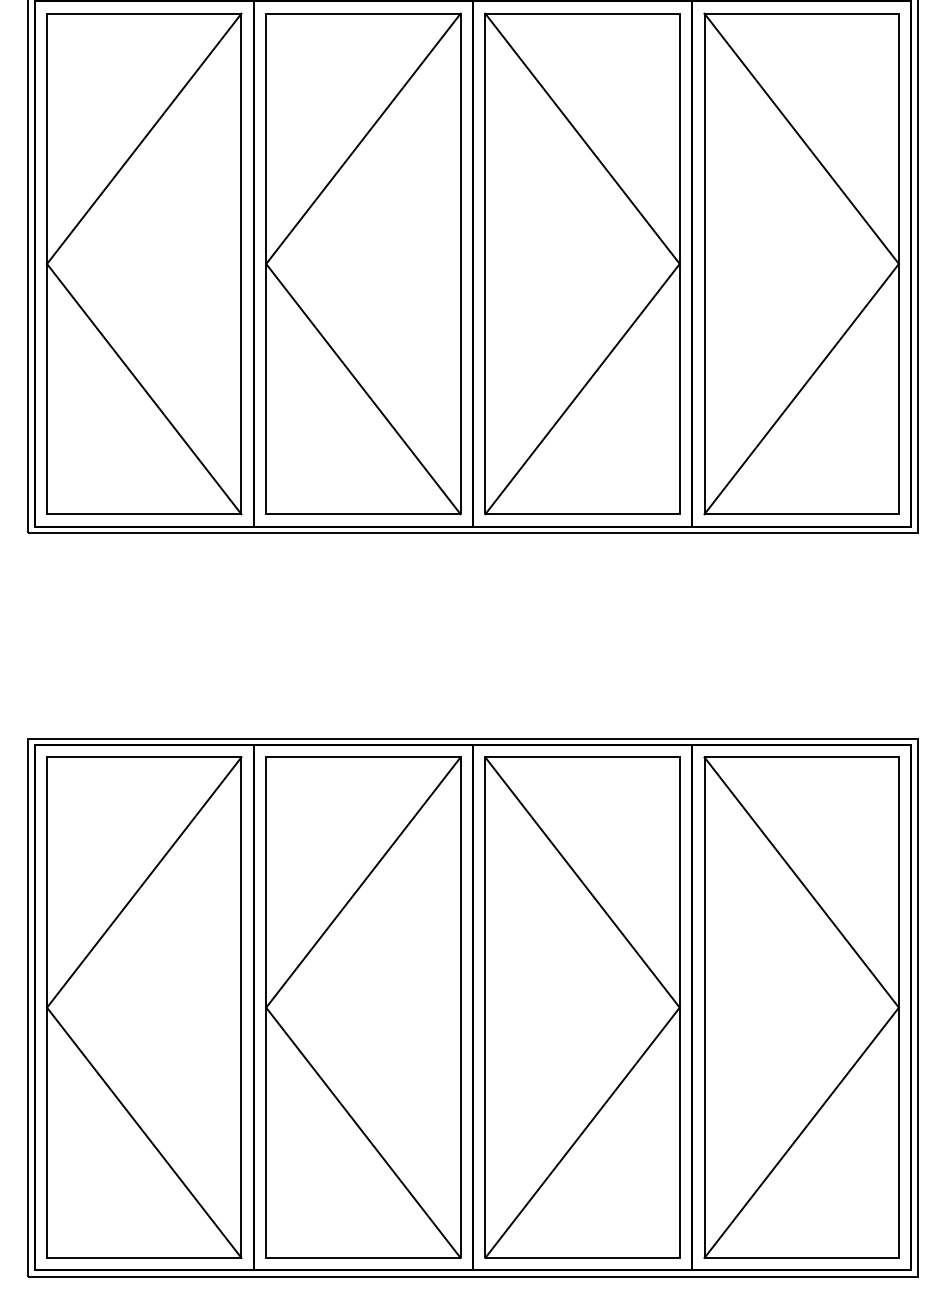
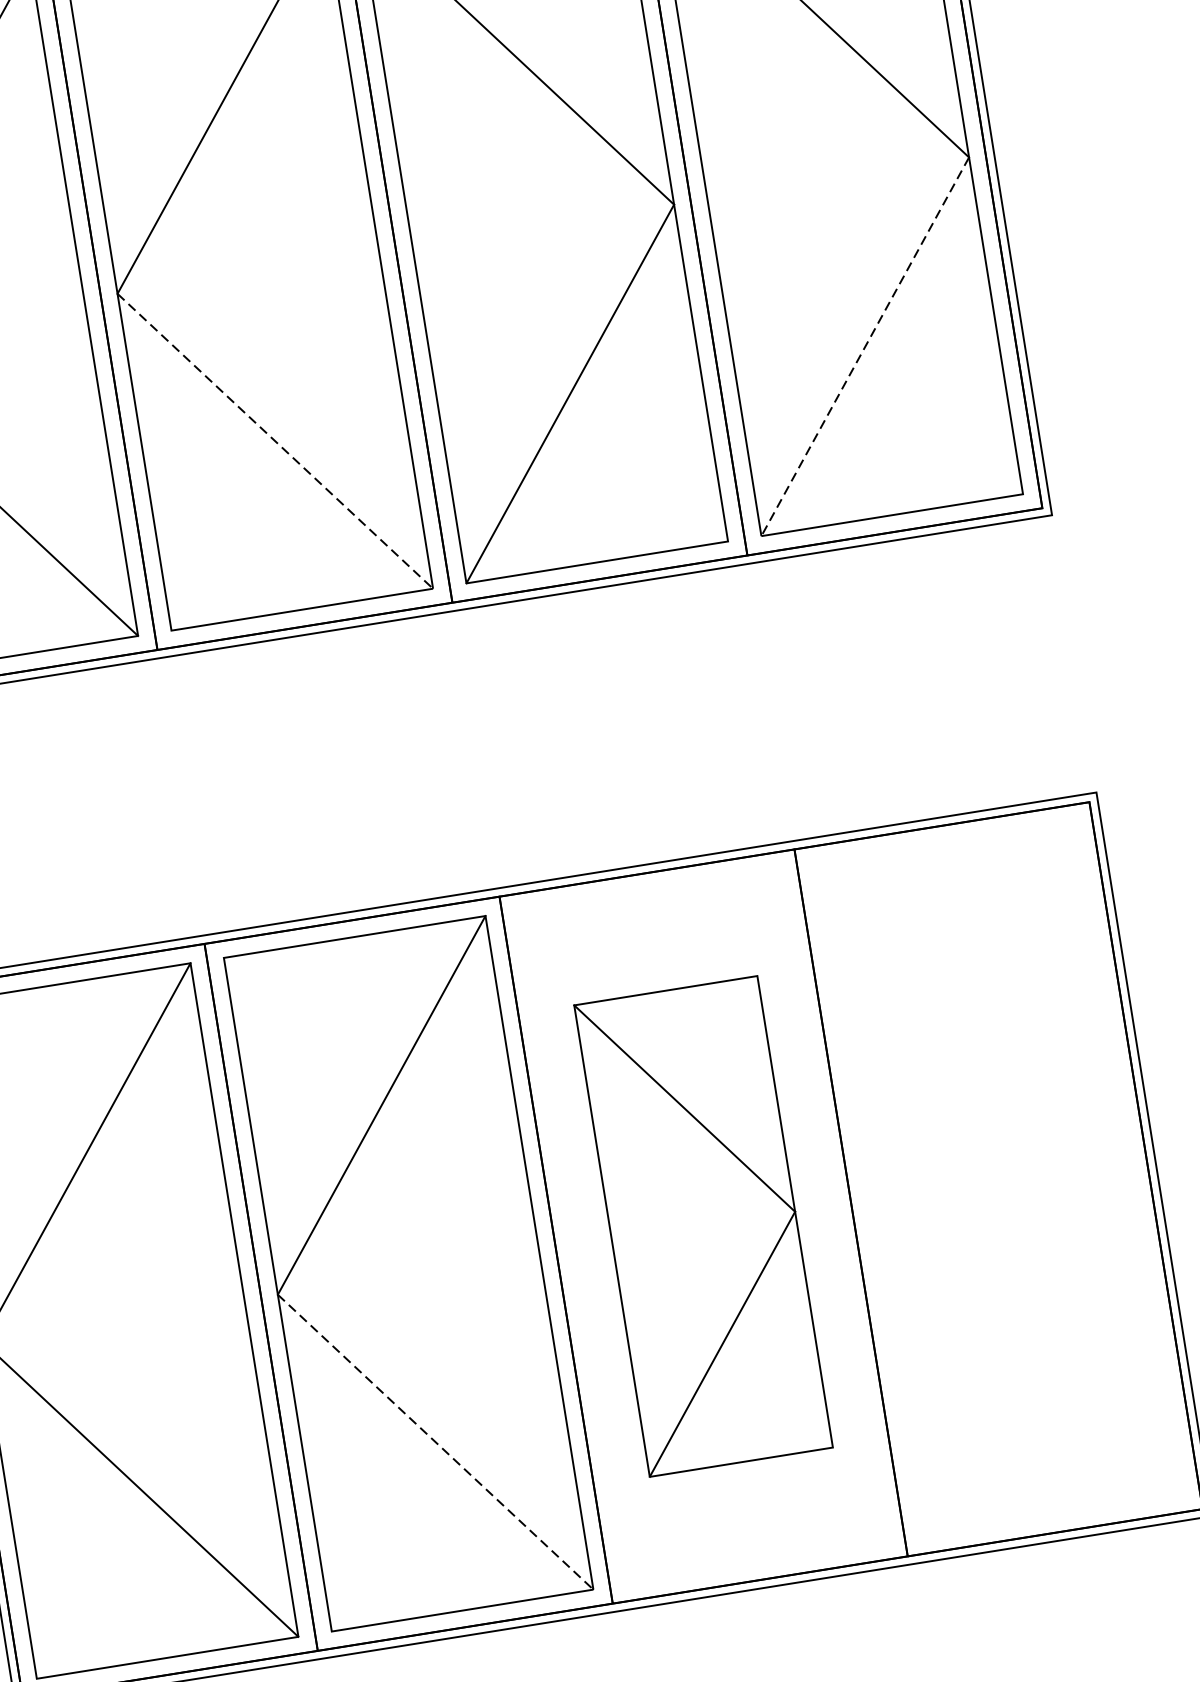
line: (363, 389) -> (275, 441), solid -> dashed
line: (801, 389) -> (865, 347), solid -> dashed
part: (582, 1007) -> (703, 1226), size x0.7
part: (801, 1007) -> (998, 1179), removed
line: (363, 1133) -> (435, 1443), solid -> dashed

